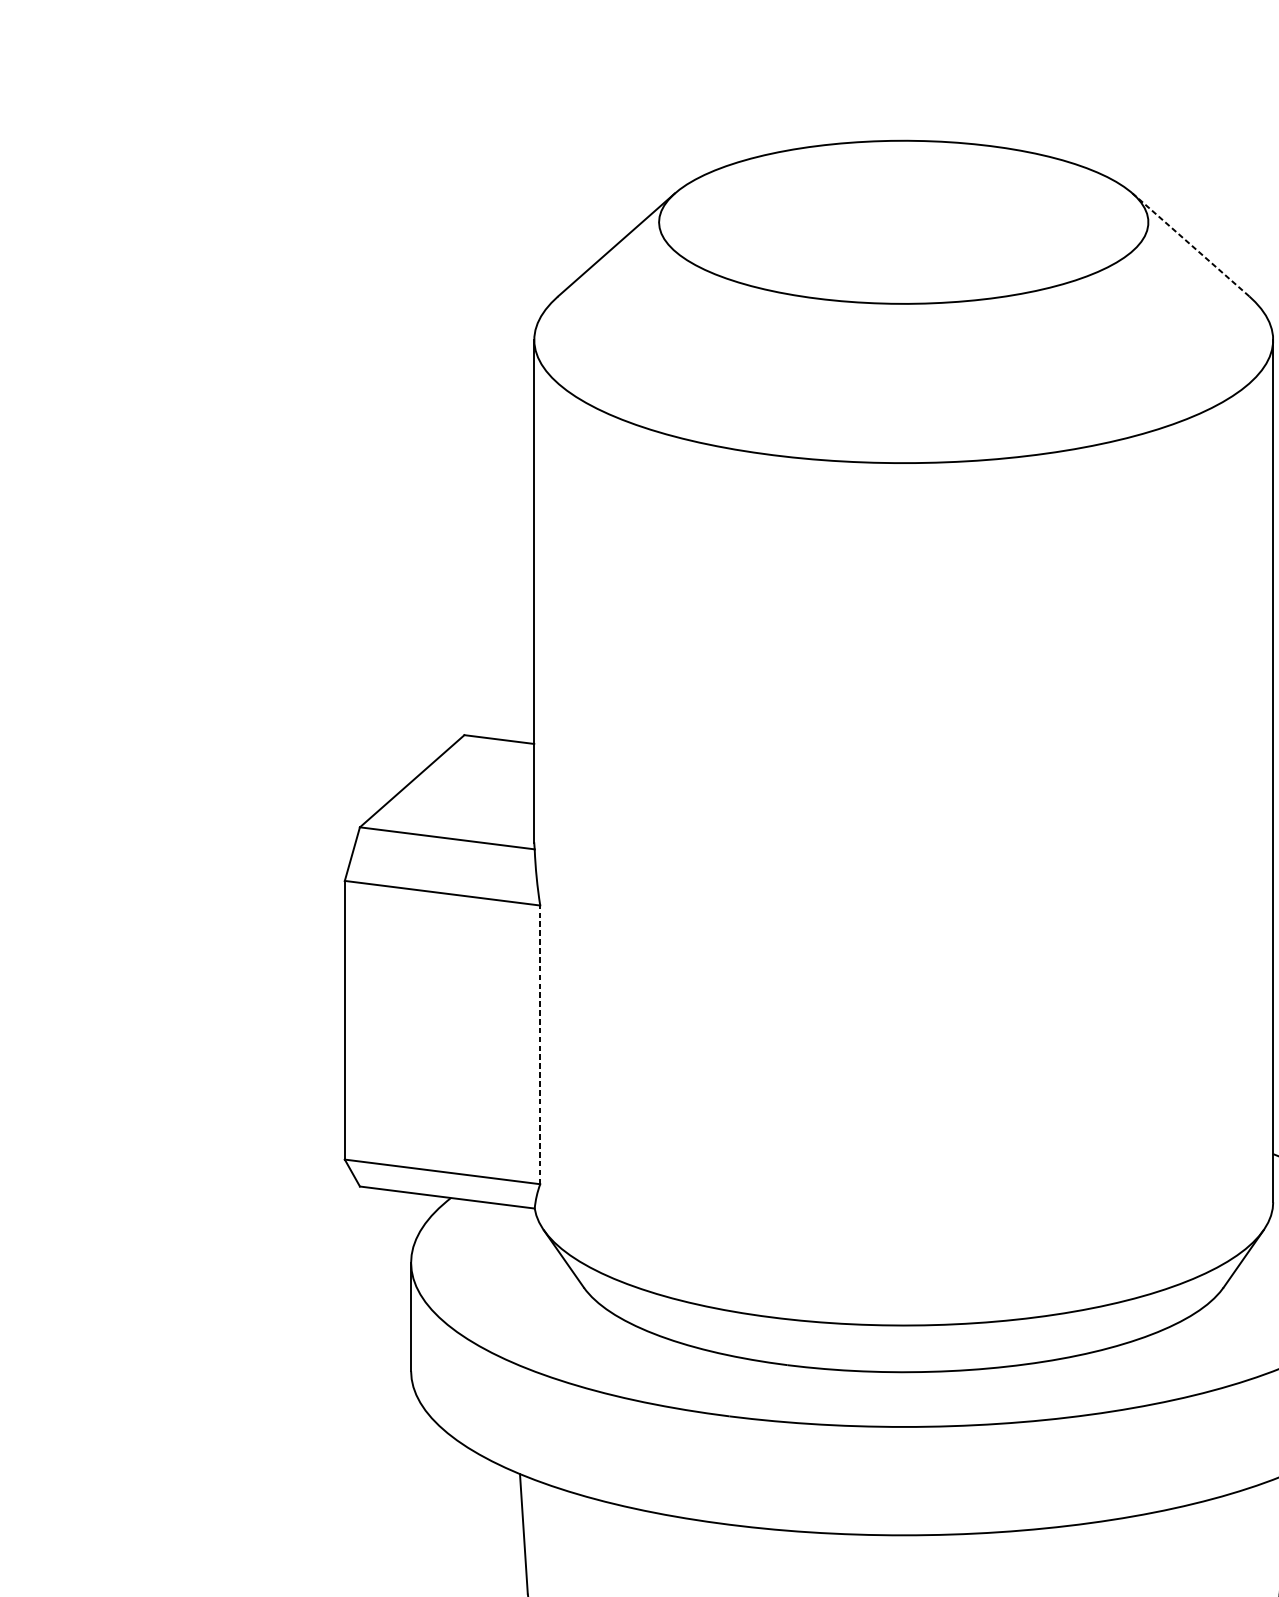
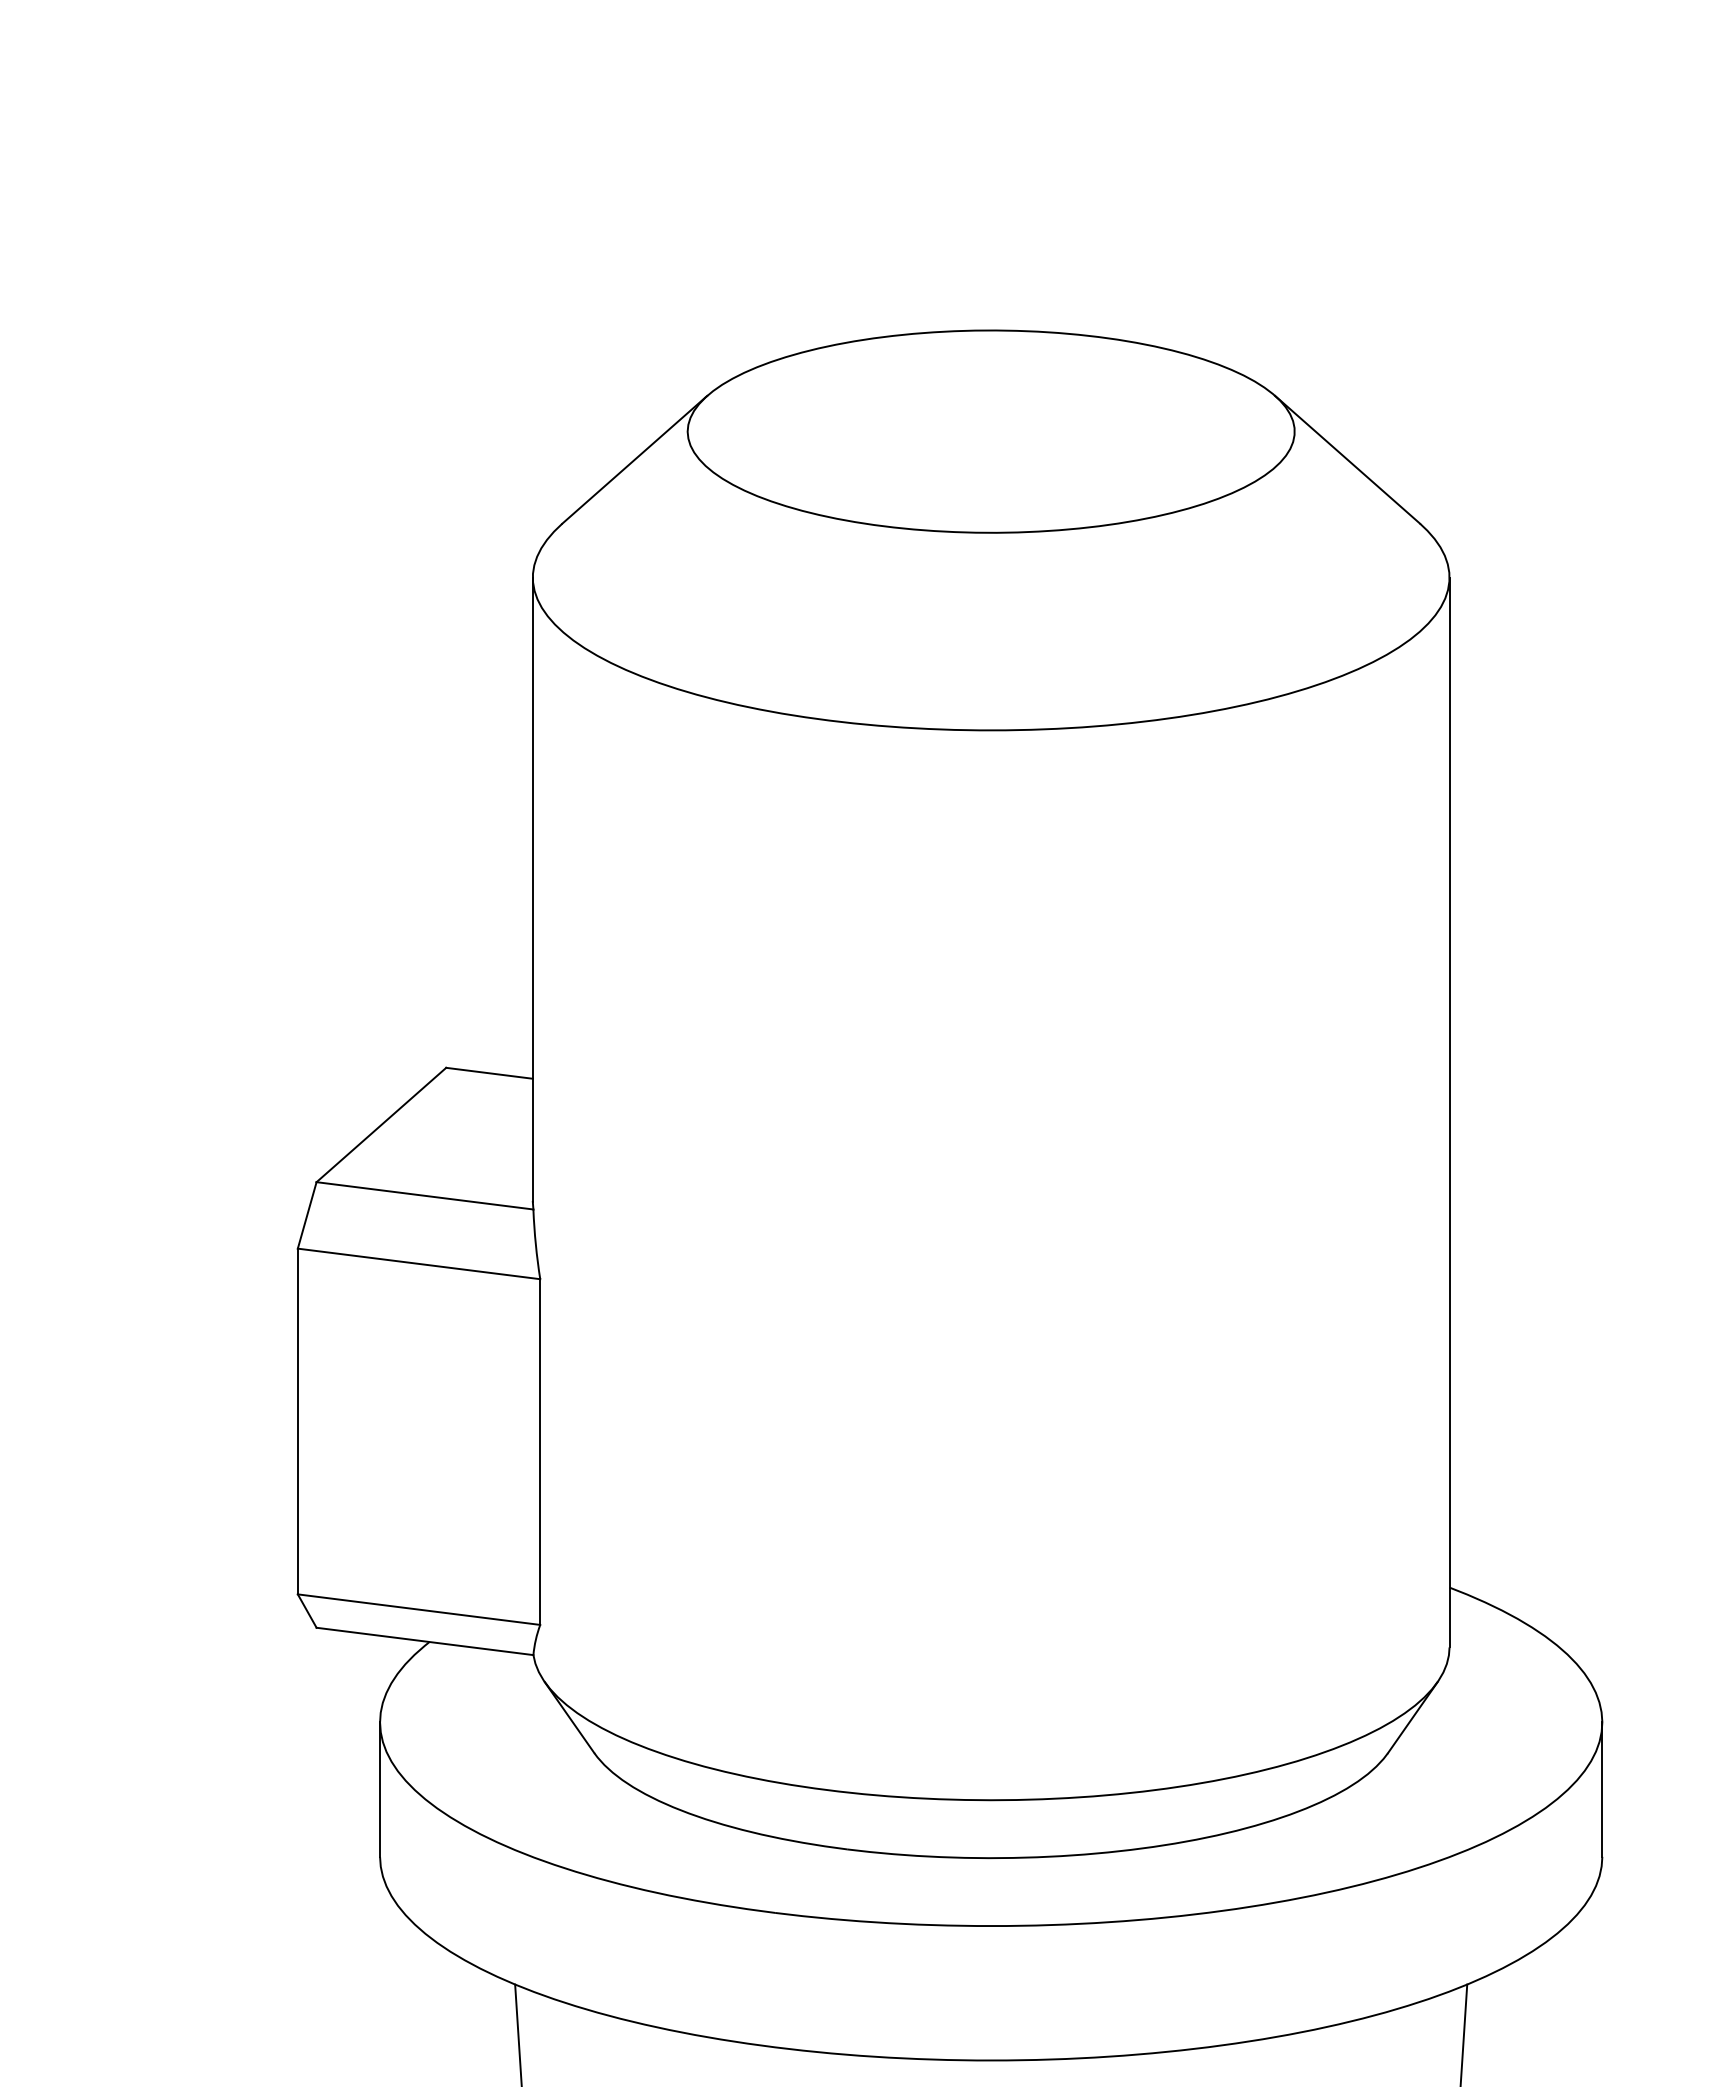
line: (1190, 244) -> (1347, 459), dashed -> solid
line: (540, 1045) -> (540, 1452), dashed -> solid

